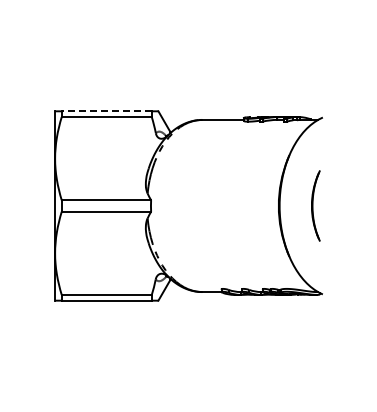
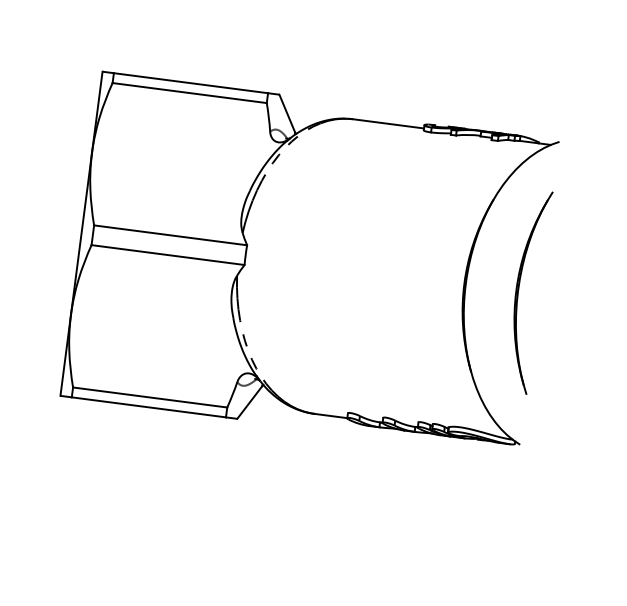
line: (106, 111) -> (190, 83), dashed -> solid
part: (315, 205) -> (527, 290), size x1.67

